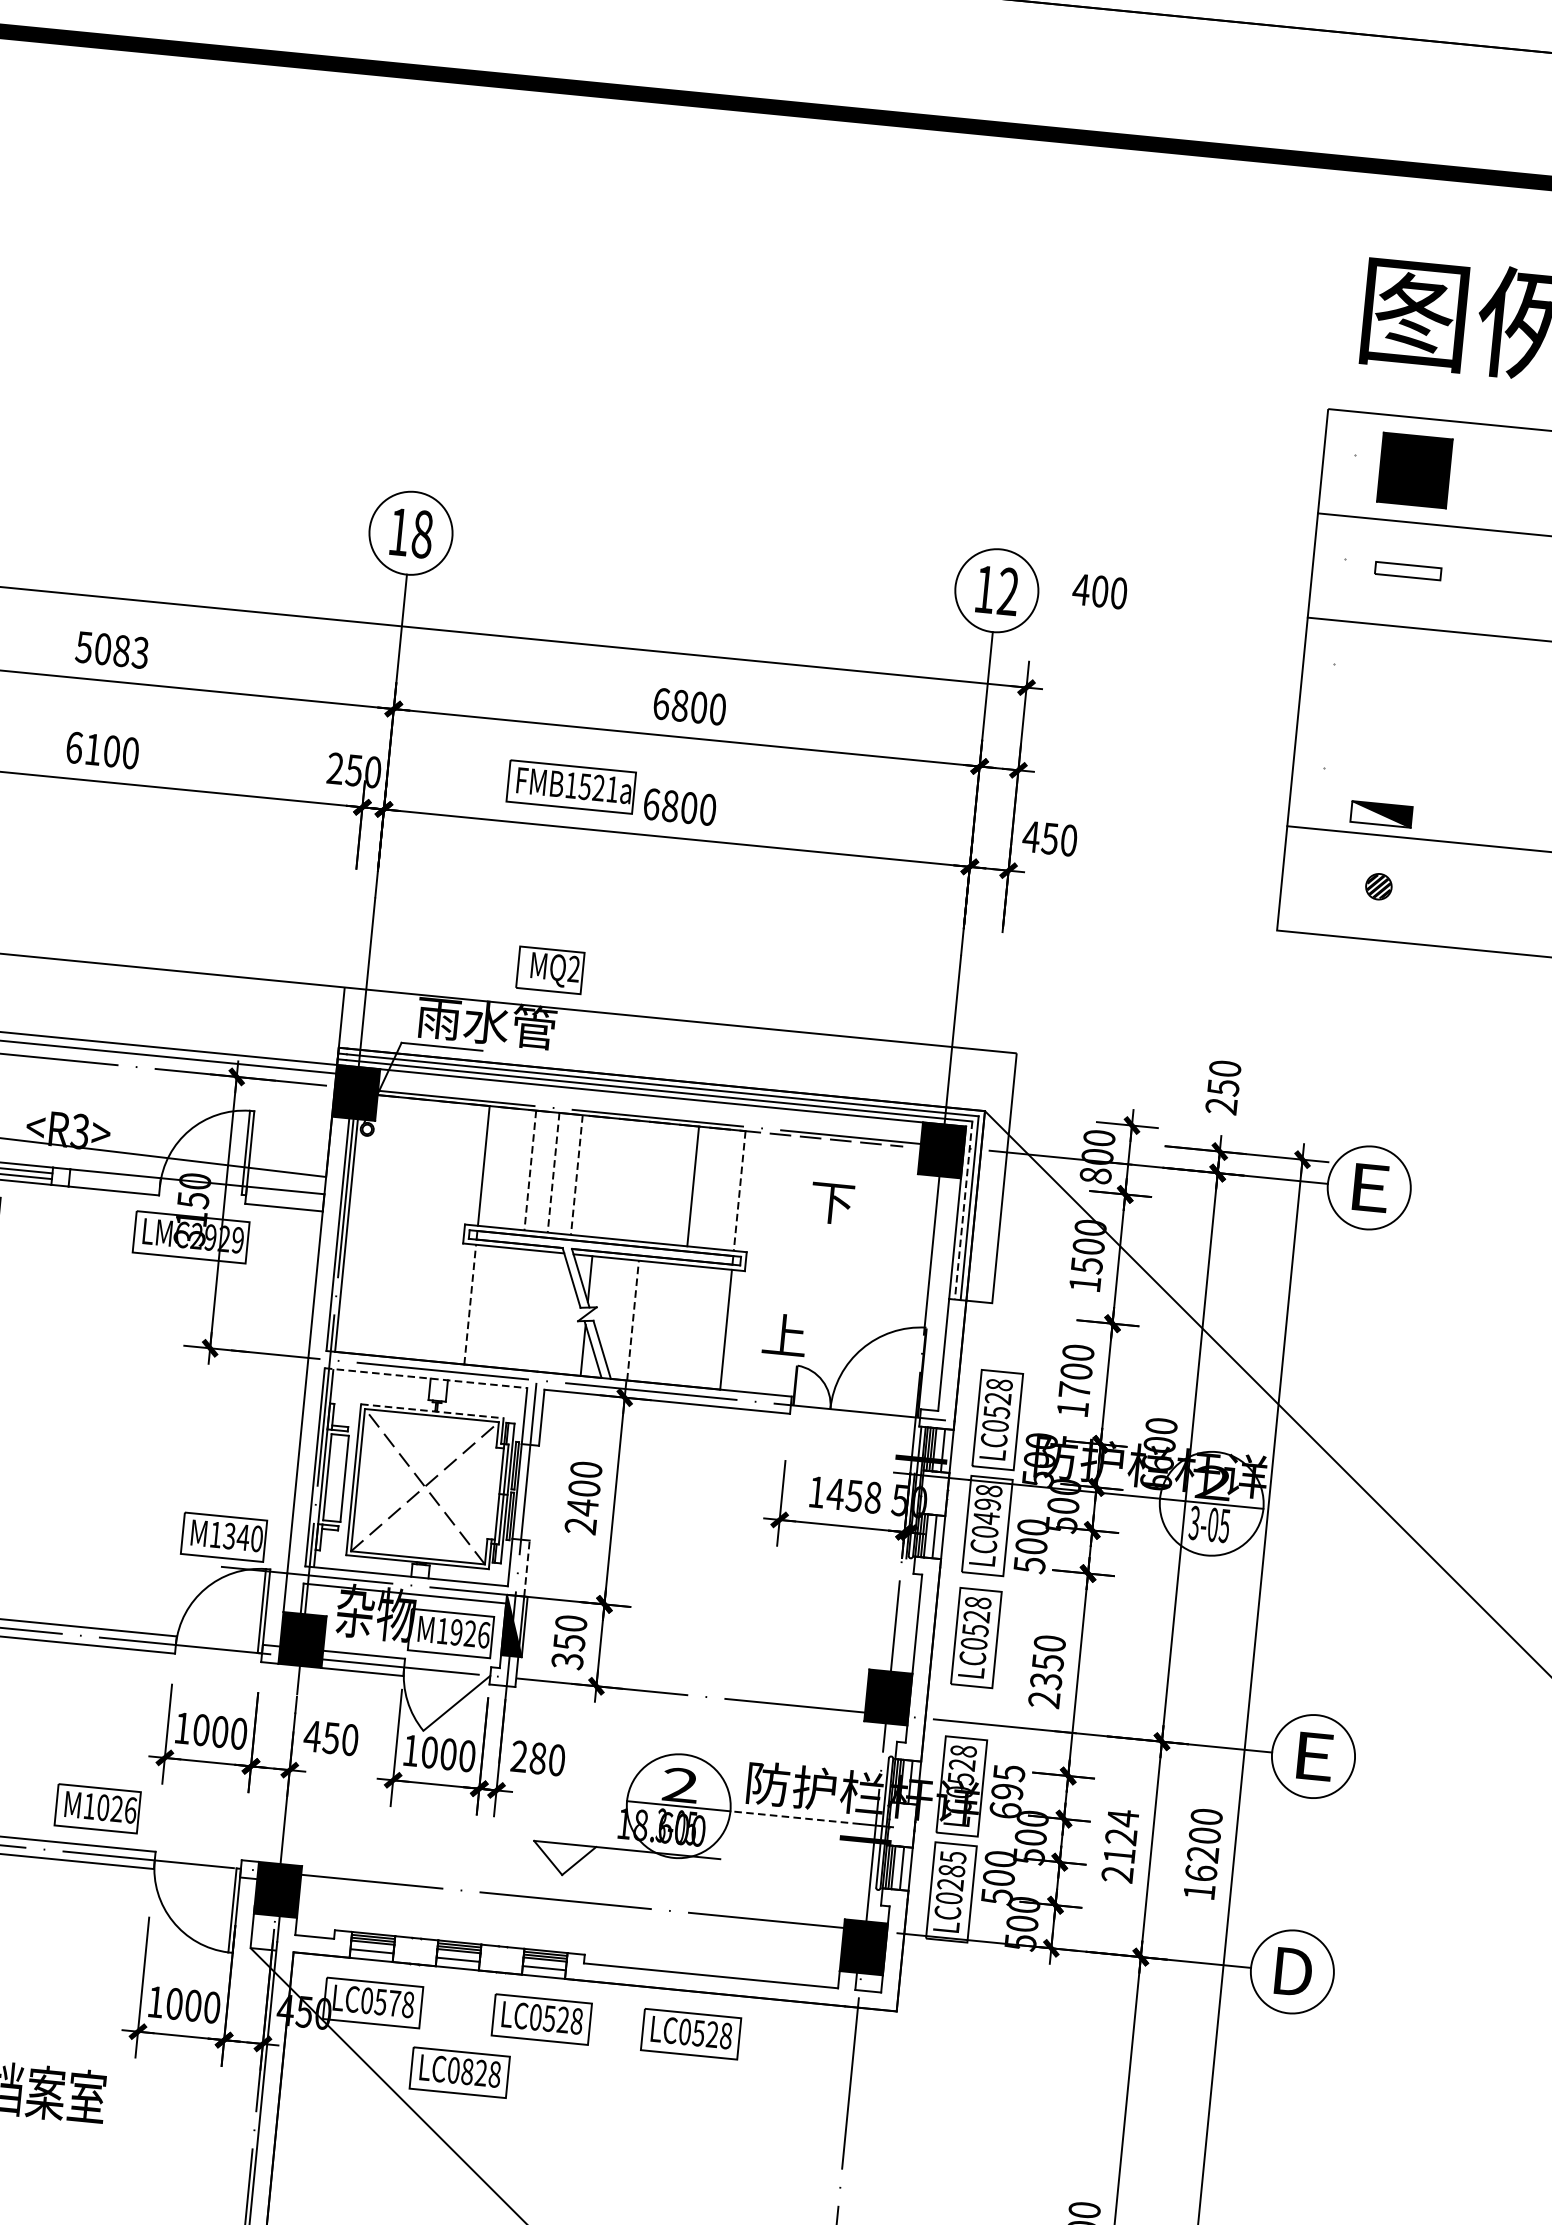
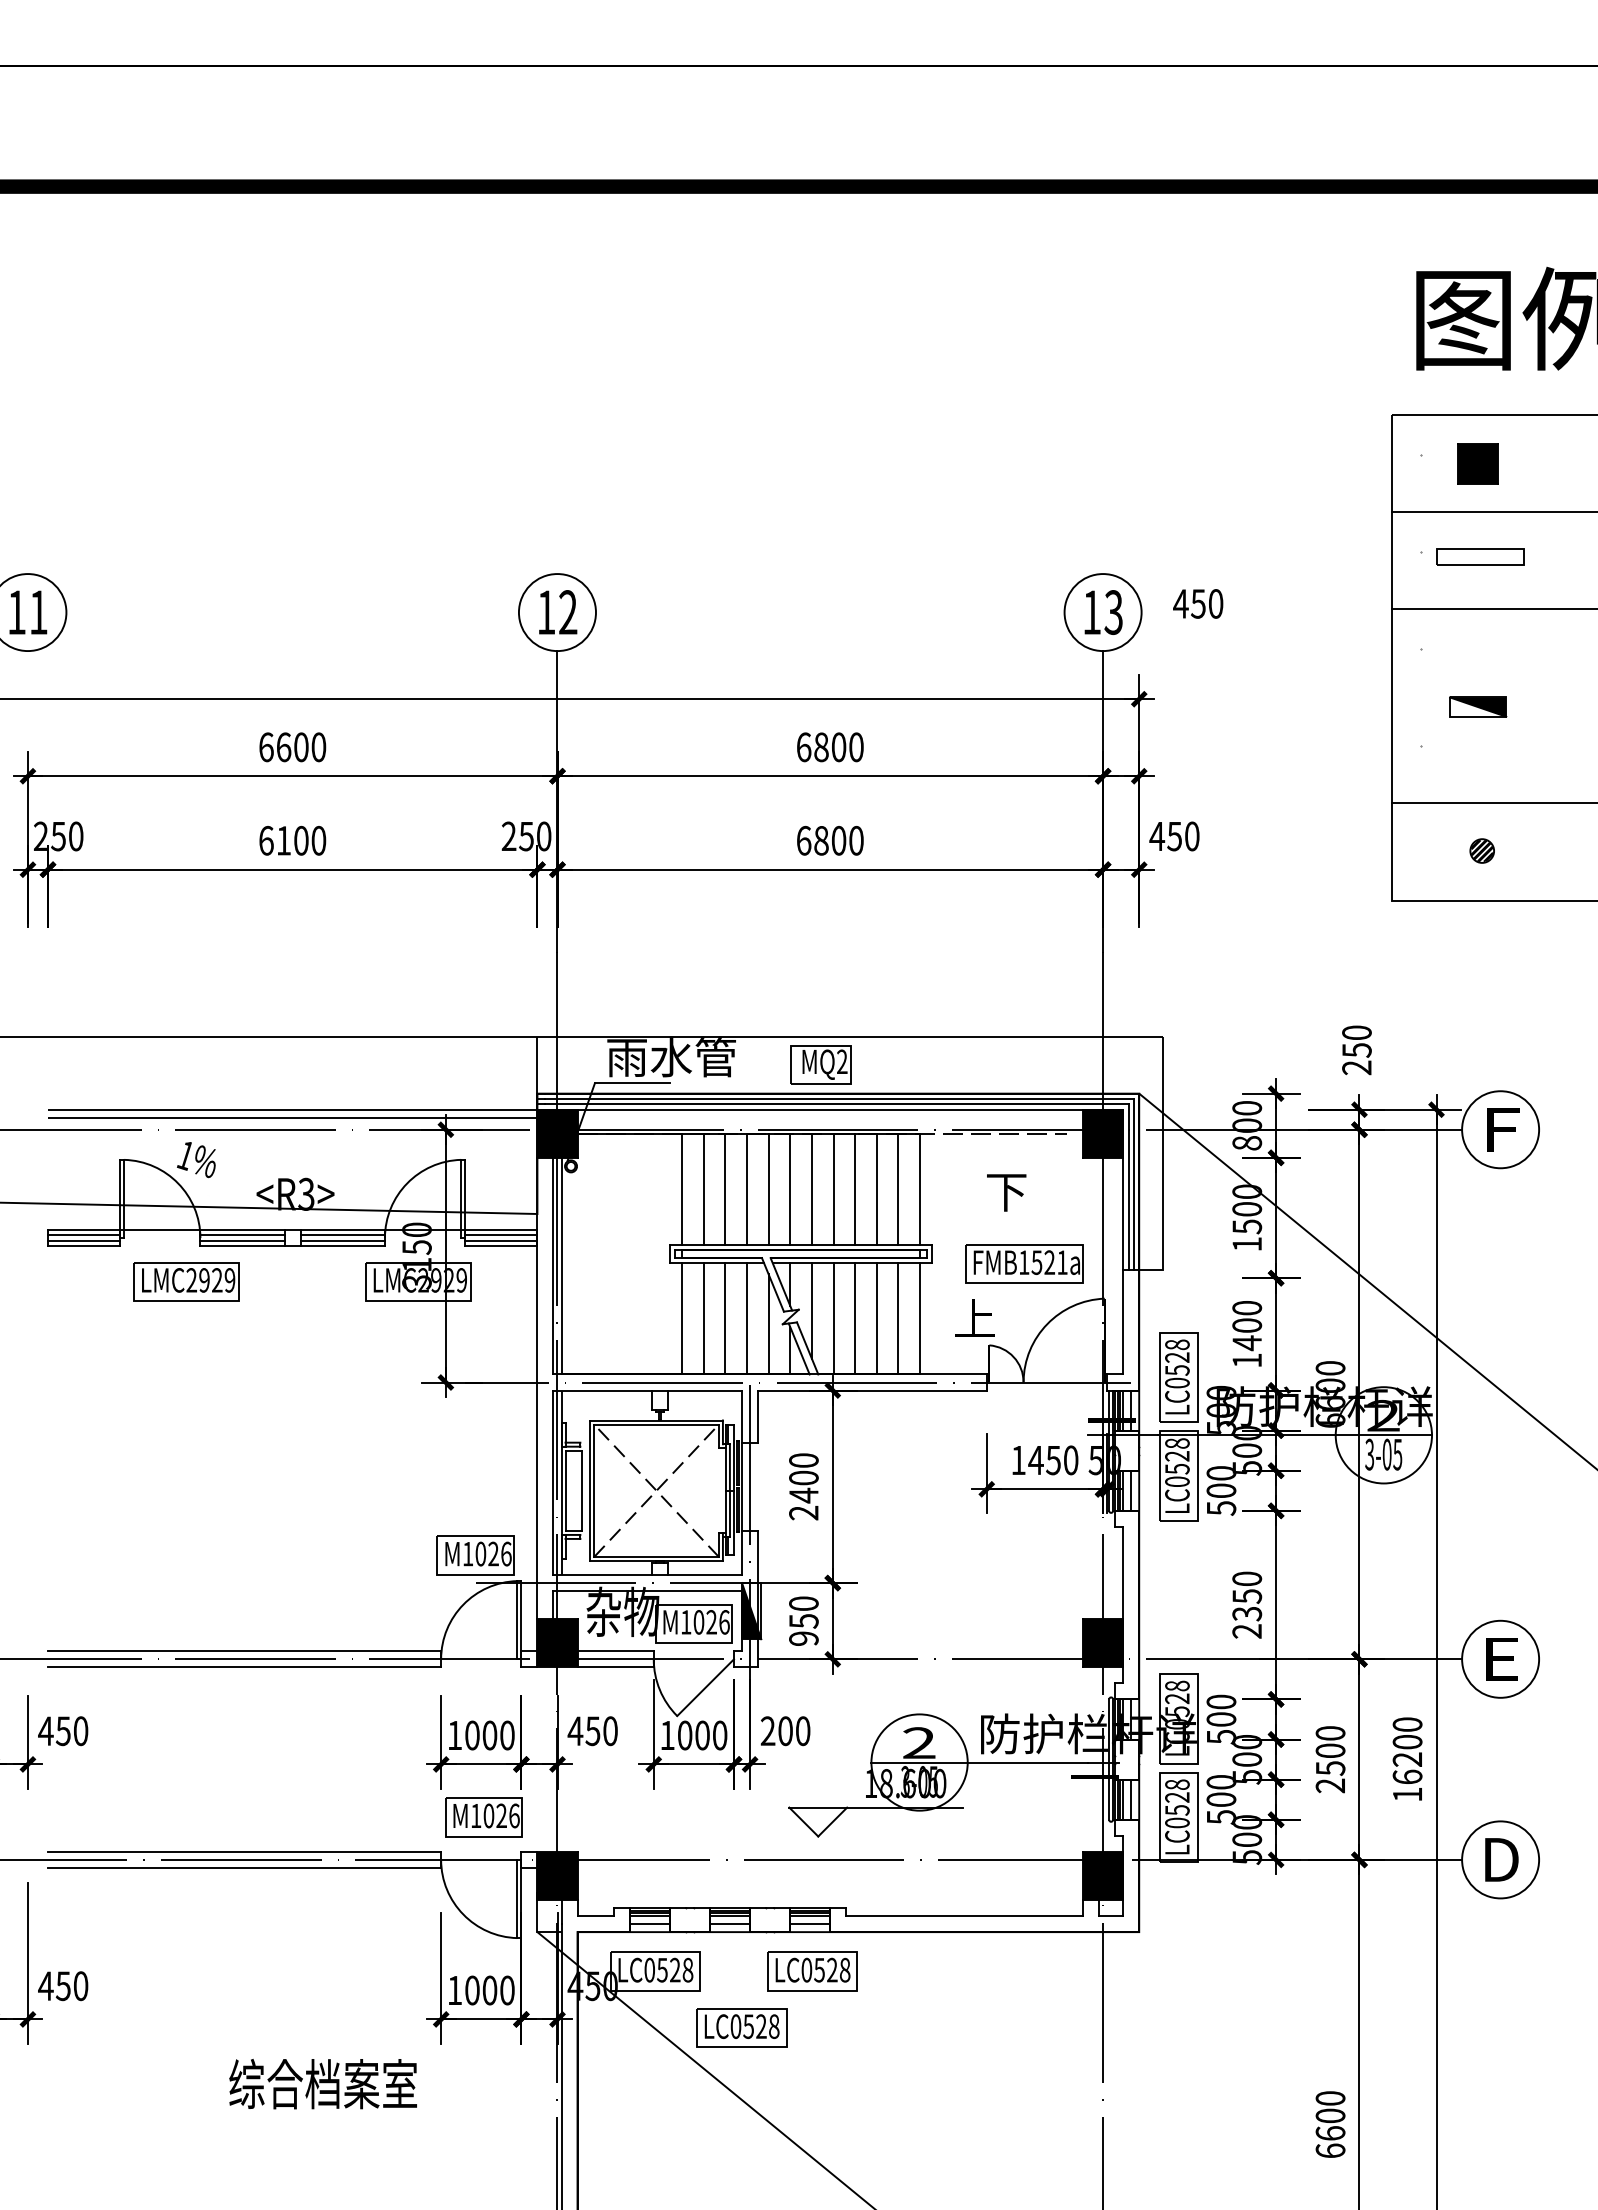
part: (1414, 470) -> (1477, 463), size x0.62
text: (422, 534) -> (568, 612), 18 -> 12
part: (1408, 570) -> (1480, 556), size x1.43
text: (1008, 591) -> (1113, 612), 12 -> 13
text: (1100, 591) -> (1198, 603), 400 -> 450
text: (112, 650) -> (292, 747), 5083 -> 6600
part: (571, 786) -> (1024, 1263), moved
part: (1381, 813) -> (1478, 706), moved
part: (550, 969) -> (820, 1064), moved
line: (507, 1168) -> (703, 1189), added
line: (530, 1170) -> (725, 1189), dashed -> solid
line: (553, 1172) -> (746, 1189), dashed -> solid
line: (576, 1175) -> (768, 1189), dashed -> solid
line: (600, 1177) -> (790, 1189), added
line: (114, 1179) -> (342, 1235), added
line: (623, 1179) -> (811, 1189), added
line: (646, 1181) -> (833, 1189), added
line: (114, 1184) -> (342, 1240), added
line: (670, 1184) -> (855, 1189), added
text: (1371, 1187) -> (1502, 1129), E -> F
line: (716, 1188) -> (898, 1189), added
line: (740, 1191) -> (920, 1189), dashed -> solid
line: (285, 1196) -> (501, 1235), added
line: (284, 1201) -> (501, 1240), added
line: (963, 1210) -> (1128, 1187), dashed -> solid
line: (469, 1304) -> (681, 1318), dashed -> solid
line: (493, 1306) -> (703, 1318), added
line: (517, 1309) -> (725, 1318), added
line: (610, 1309) -> (811, 1310), added
line: (539, 1311) -> (746, 1318), added
line: (562, 1319) -> (768, 1324), added
line: (633, 1320) -> (833, 1318), dashed -> solid
line: (656, 1322) -> (855, 1318), added
line: (679, 1324) -> (876, 1318), added
line: (702, 1327) -> (898, 1318), added
line: (426, 1378) -> (648, 1390), dashed -> solid
text: (1073, 1390) -> (1246, 1343), 1700 -> 1400
line: (433, 1411) -> (657, 1420), dashed -> solid
text: (873, 1497) -> (1071, 1460), 1458 -> 1450
text: (987, 1511) -> (1177, 1462), LC0498 -> LC0528
text: (243, 1536) -> (493, 1553), M1340 -> M1026
line: (527, 1568) -> (758, 1556), dashed -> solid
text: (456, 1632) -> (698, 1622), M1926 -> M1026
part: (975, 1638) -> (1178, 1580), removed
text: (567, 1660) -> (803, 1638), 350 -> 950
text: (538, 1757) -> (785, 1730), 280 -> 200
text: (1007, 1791) -> (1221, 1719), 695 -> 500
part: (97, 1808) -> (483, 1817), moved
line: (794, 1817) -> (1027, 1762), dashed -> solid
text: (1121, 1836) -> (1330, 1750), 2124 -> 2500
text: (952, 1870) -> (1177, 1797), LC0285 -> LC0528
text: (394, 2002) -> (675, 1969), LC0578 -> LC0528
part: (691, 2033) -> (951, 1971), removed
text: (467, 2071) -> (748, 2026), LC0828 -> LC0528

